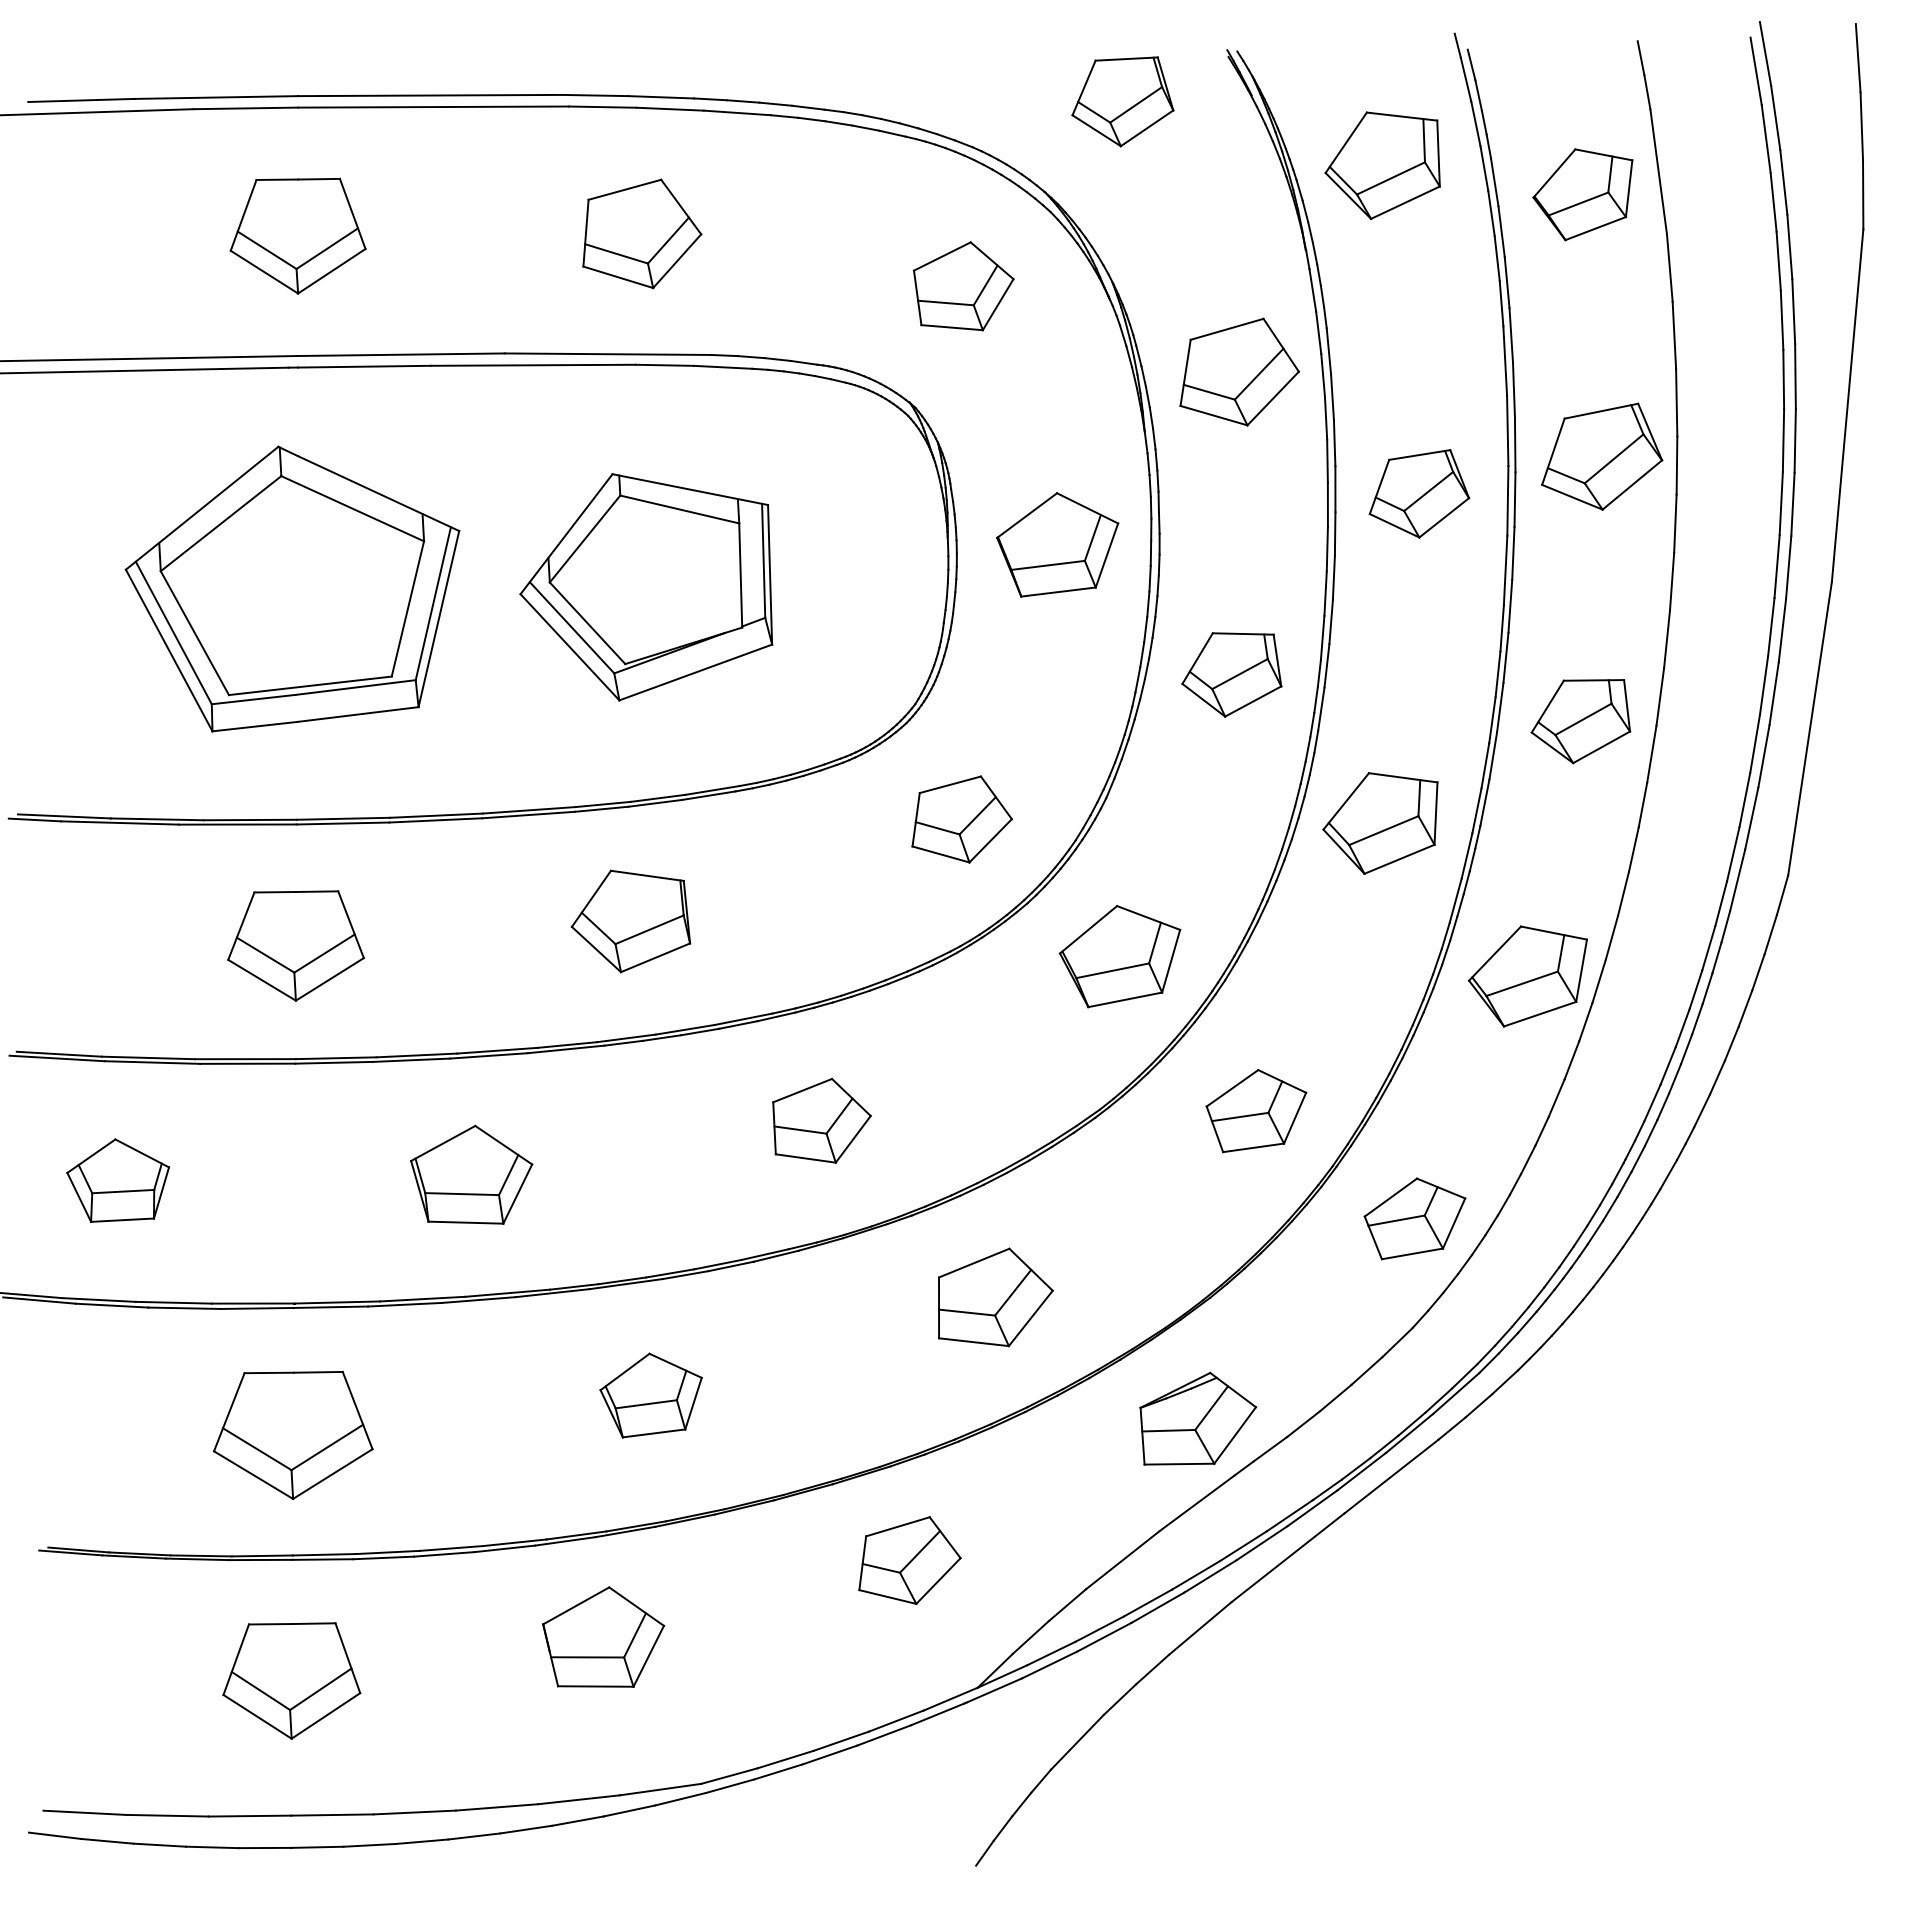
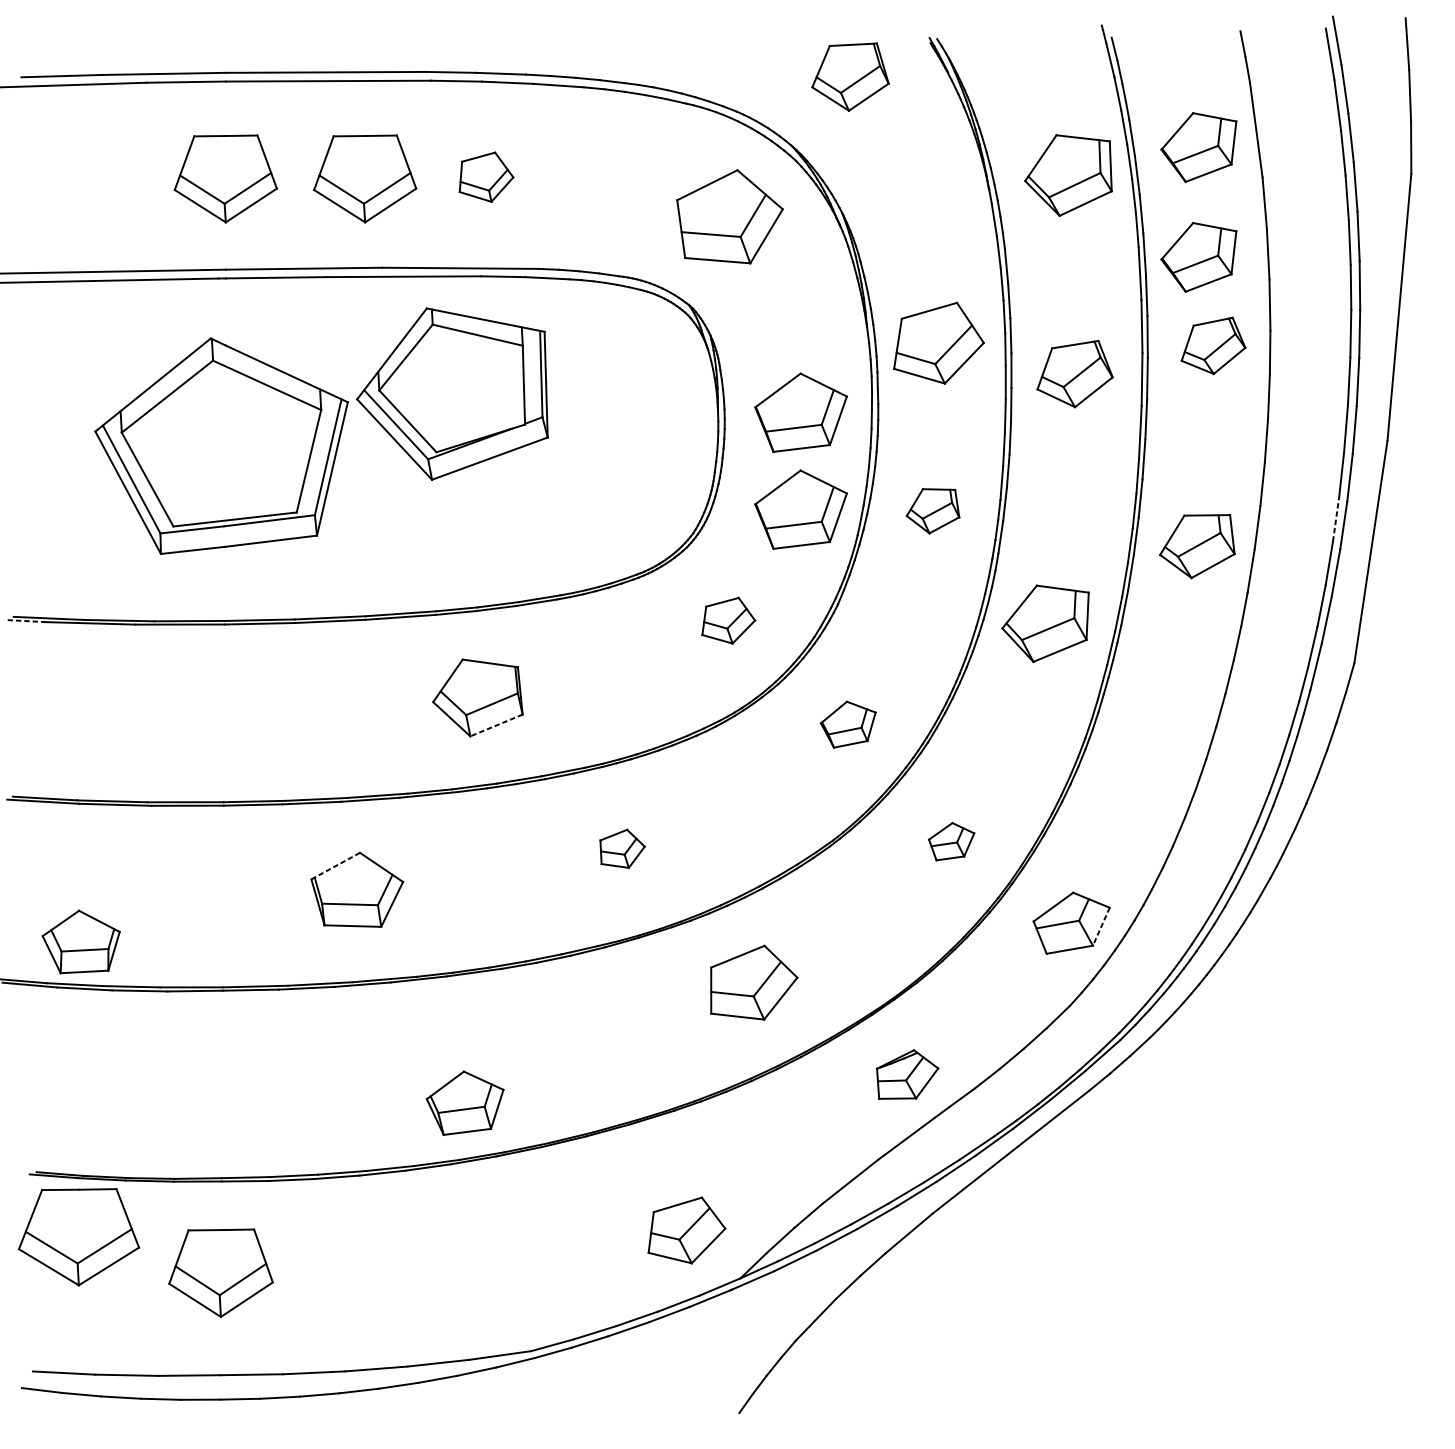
part: (1382, 165) -> (1068, 175), moved
part: (642, 233) -> (486, 176), size x0.6
part: (481, 235) -> (364, 178), added
part: (963, 286) -> (729, 217), size x1.4
part: (1582, 339) -> (1198, 257), added
part: (1239, 371) -> (938, 342), moved
part: (1602, 456) -> (1213, 345), size x0.7
part: (646, 587) -> (452, 394), moved
part: (1057, 672) -> (800, 509), added
part: (1231, 674) -> (932, 510), size x0.7
line: (1764, 685) -> (1336, 519), solid -> dashed
line: (34, 819) -> (26, 620), solid -> dashed
part: (961, 819) -> (728, 620), size x0.7
part: (295, 945) -> (223, 716), removed
part: (1119, 956) -> (847, 724), size x0.6
line: (655, 957) -> (496, 725), solid -> dashed
part: (1527, 976) -> (1156, 739), removed
part: (1256, 1111) -> (951, 841), size x0.6
part: (821, 1120) -> (622, 848), size x0.6
line: (443, 1143) -> (335, 866), solid -> dashed
part: (118, 1180) -> (81, 941), moved
line: (1453, 1223) -> (1100, 926), solid -> dashed
part: (650, 1395) -> (464, 1103), moved
part: (1198, 1418) -> (907, 1074), size x0.7
part: (292, 1435) -> (78, 1237), moved
part: (909, 1560) -> (686, 1230), moved
part: (603, 1636) -> (457, 1239), removed

